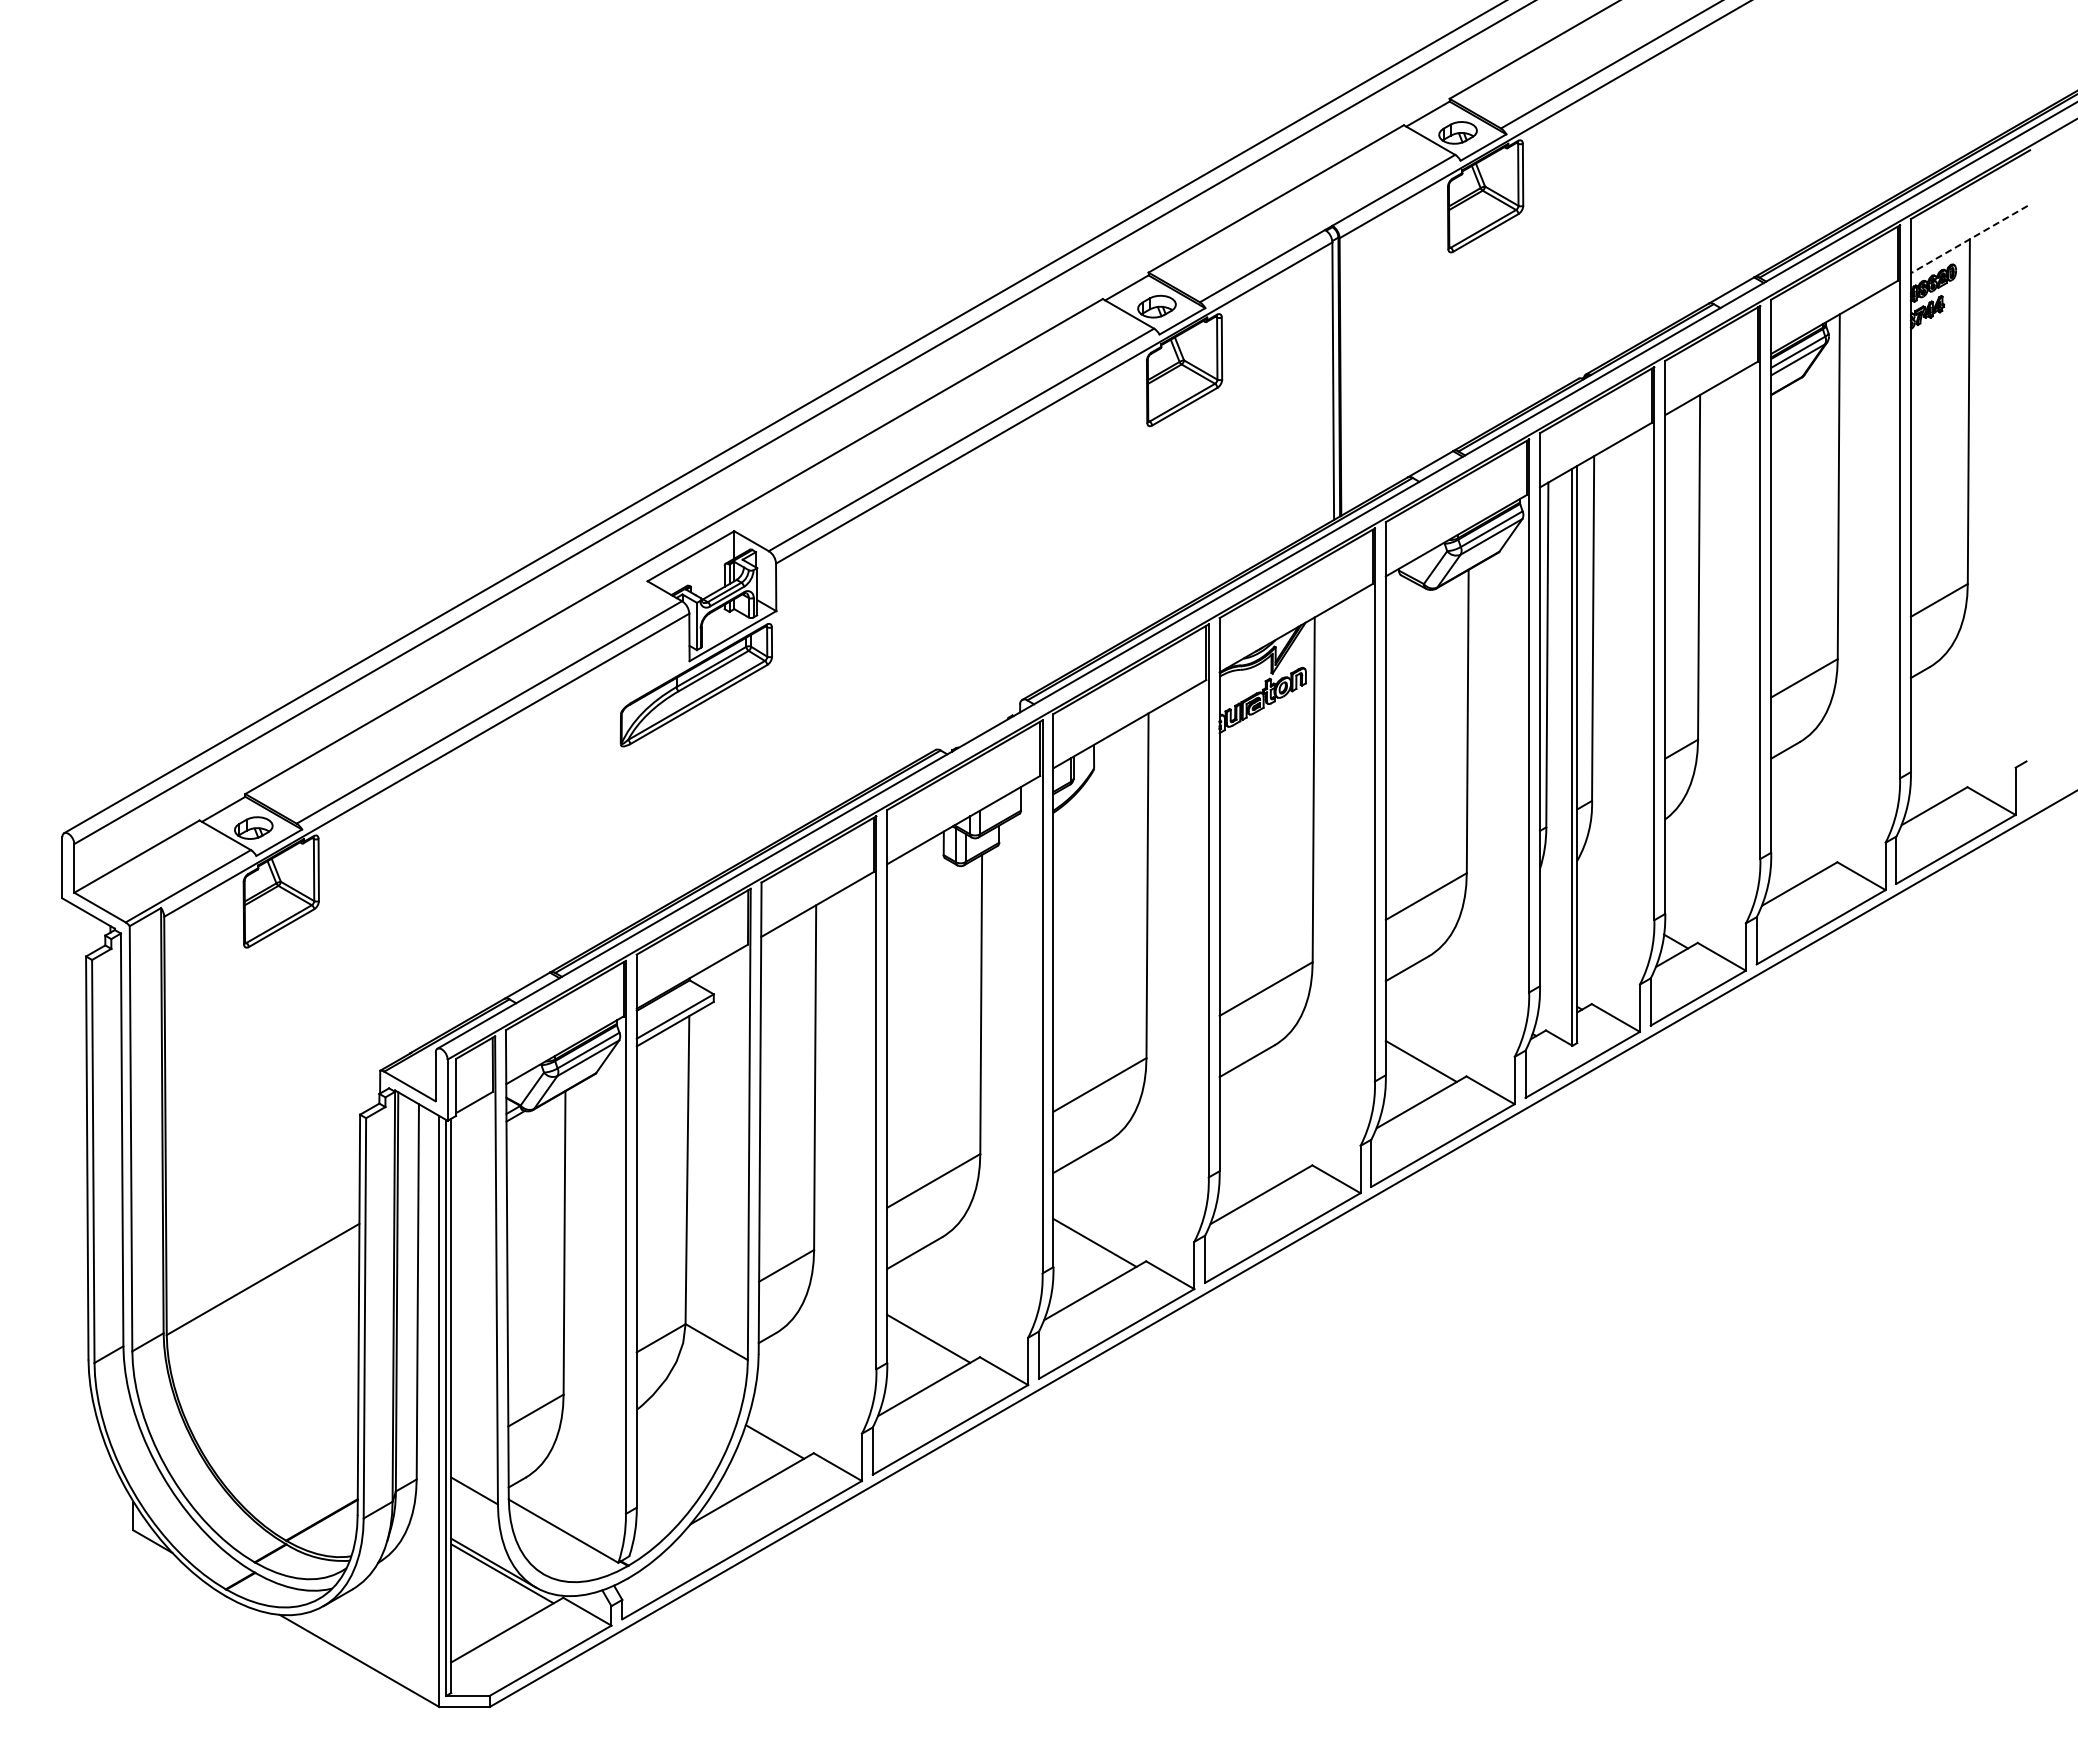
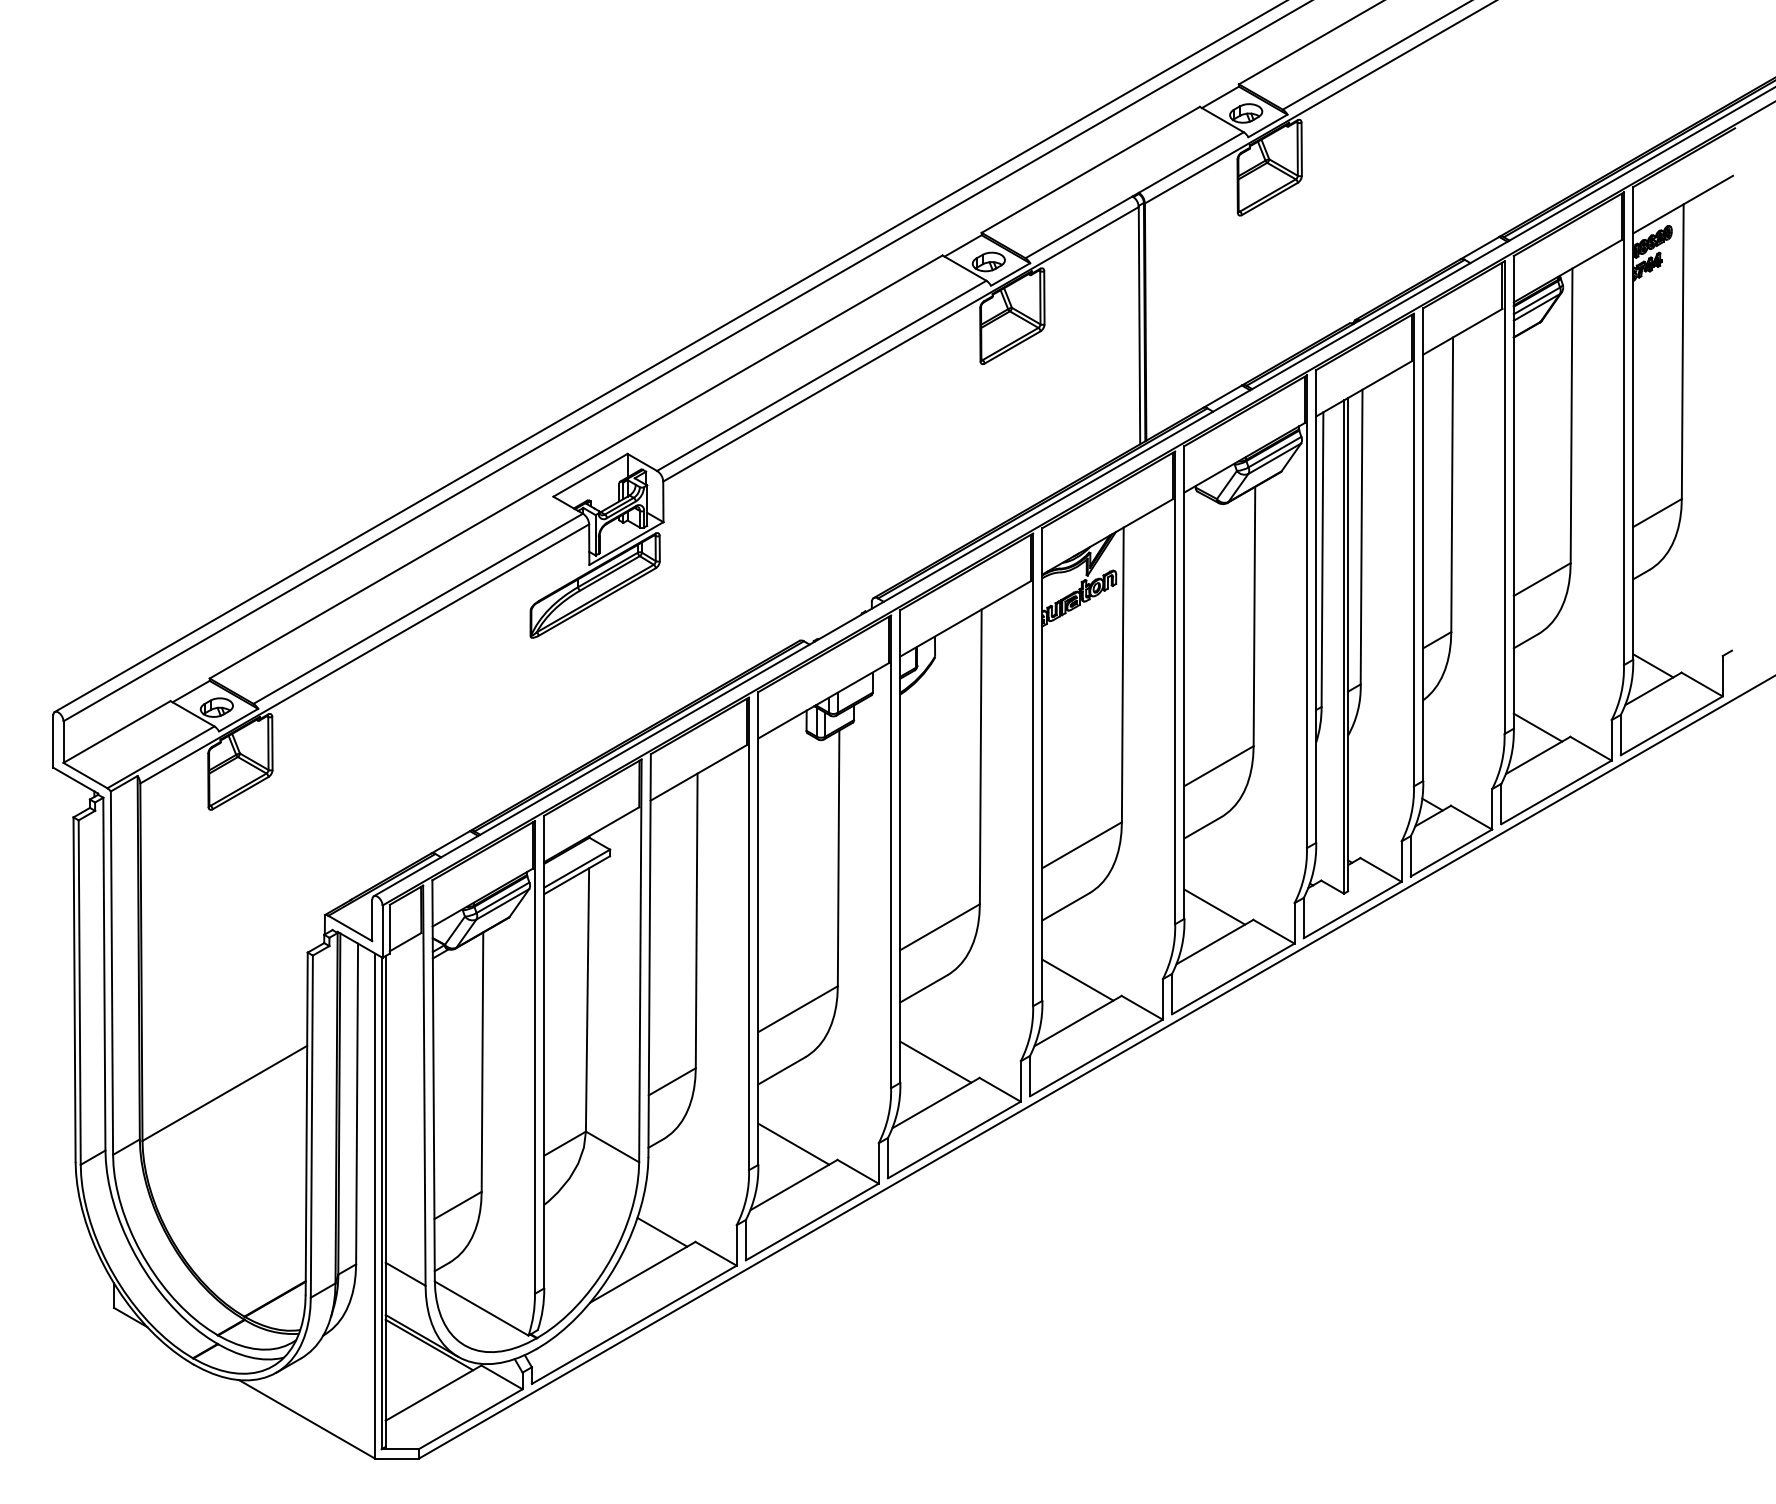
line: (1968, 239) -> (1682, 204), dashed -> solid
line: (1933, 778) -> (1652, 665), added
line: (1799, 851) -> (1537, 727), added
line: (1260, 1146) -> (1077, 979), added

